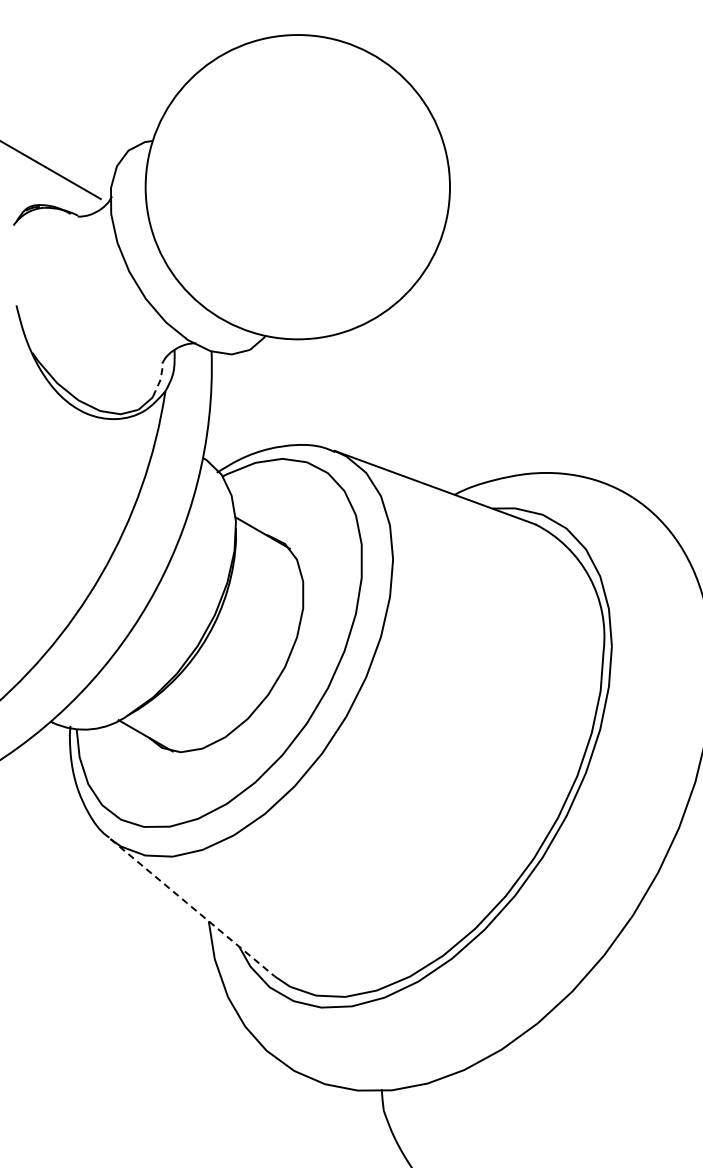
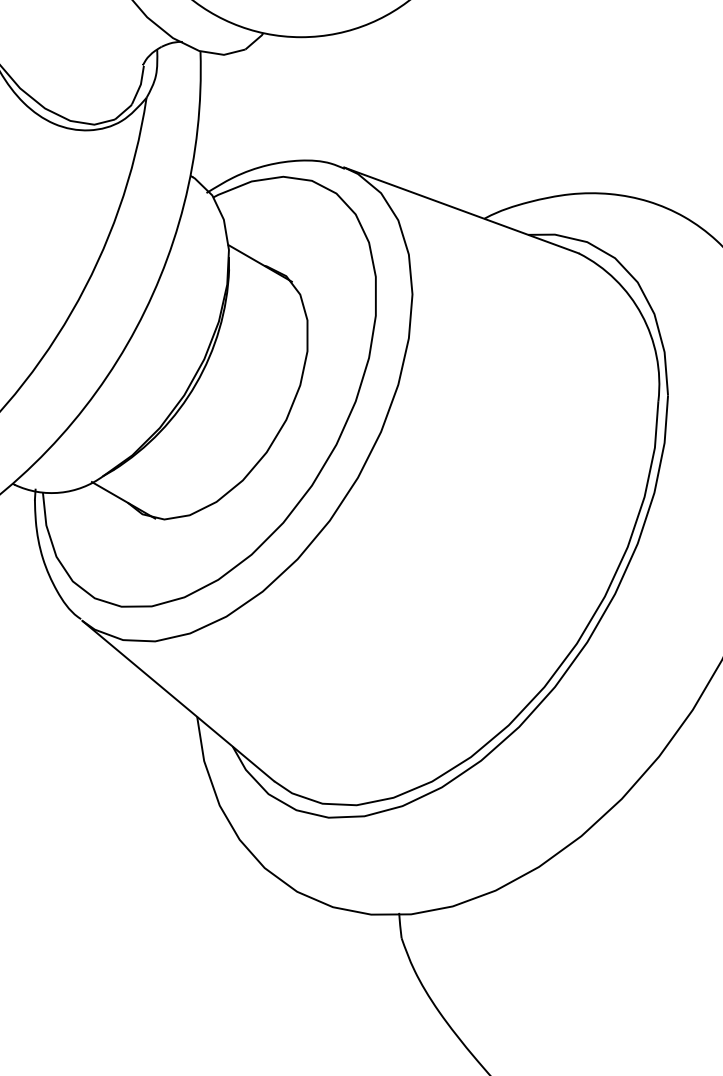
line: (160, 379) -> (140, 84), dashed -> solid
line: (192, 907) -> (178, 700), dashed -> solid

